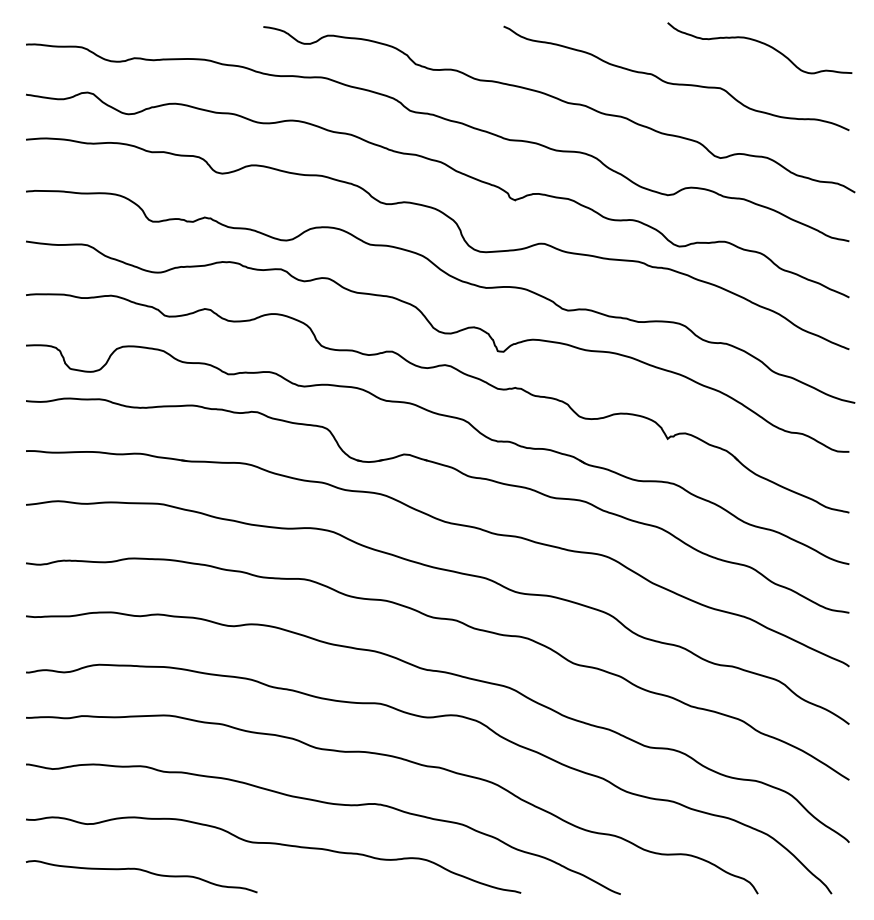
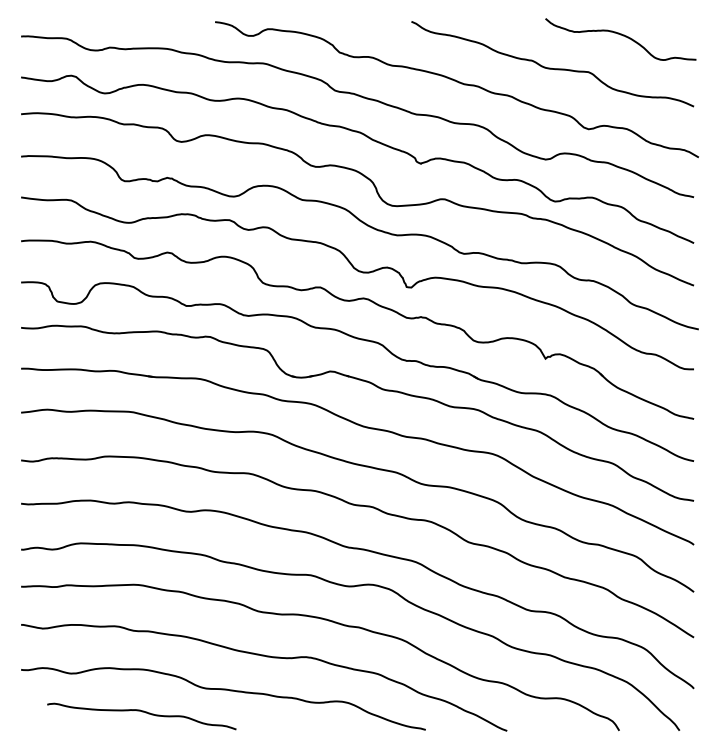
curve: (142, 871) -> (142, 712), moved

